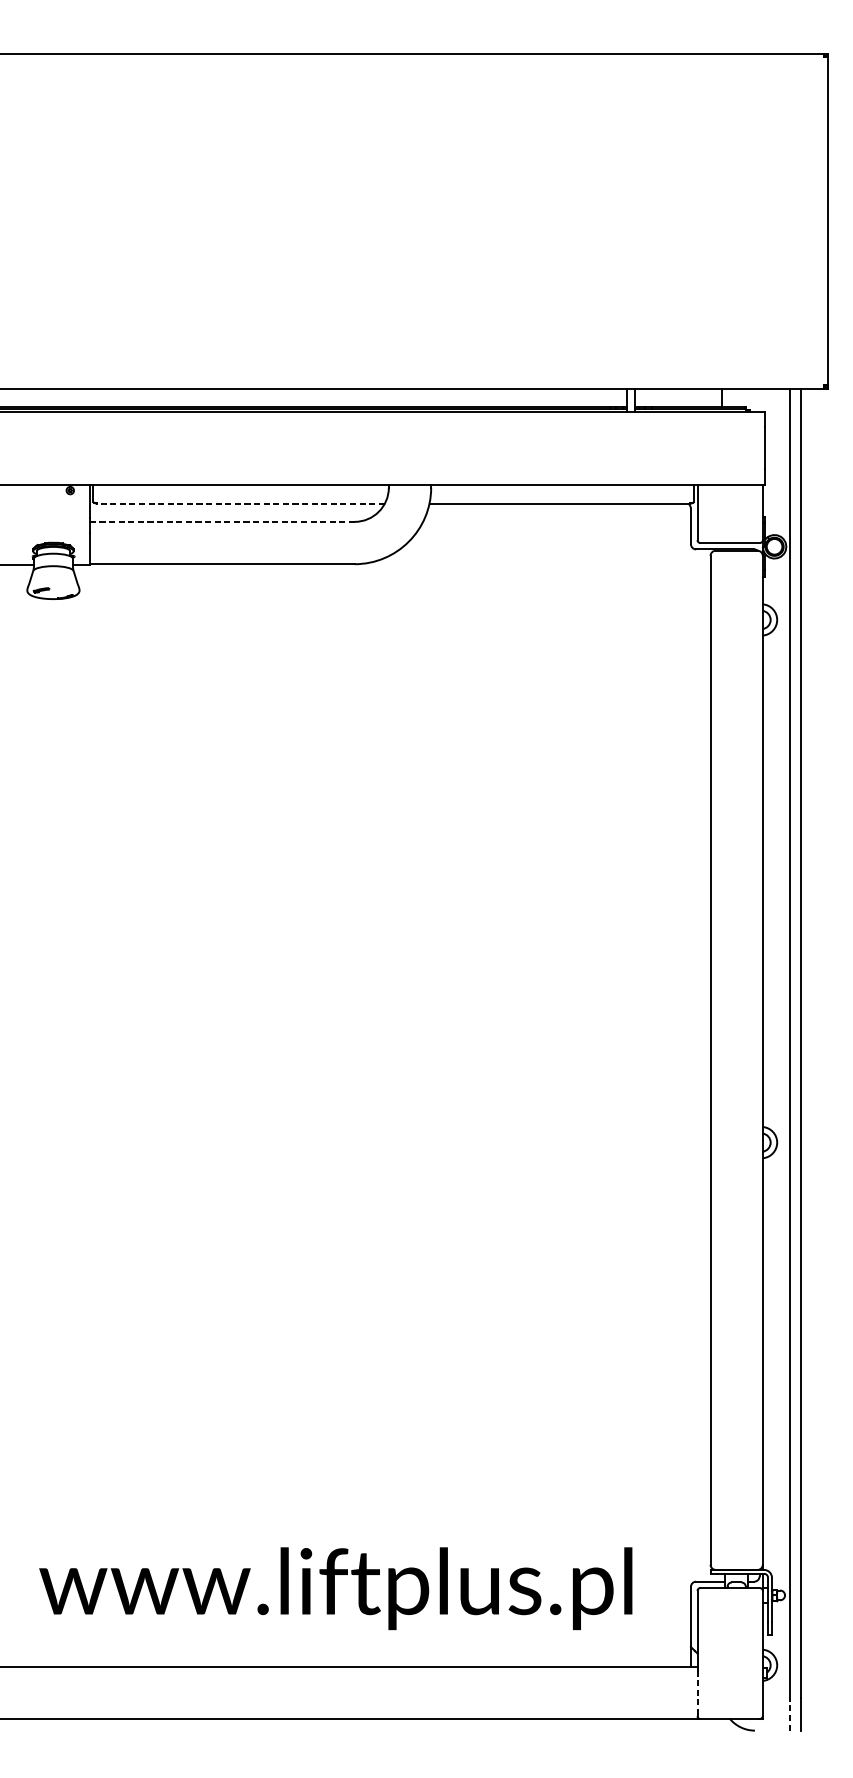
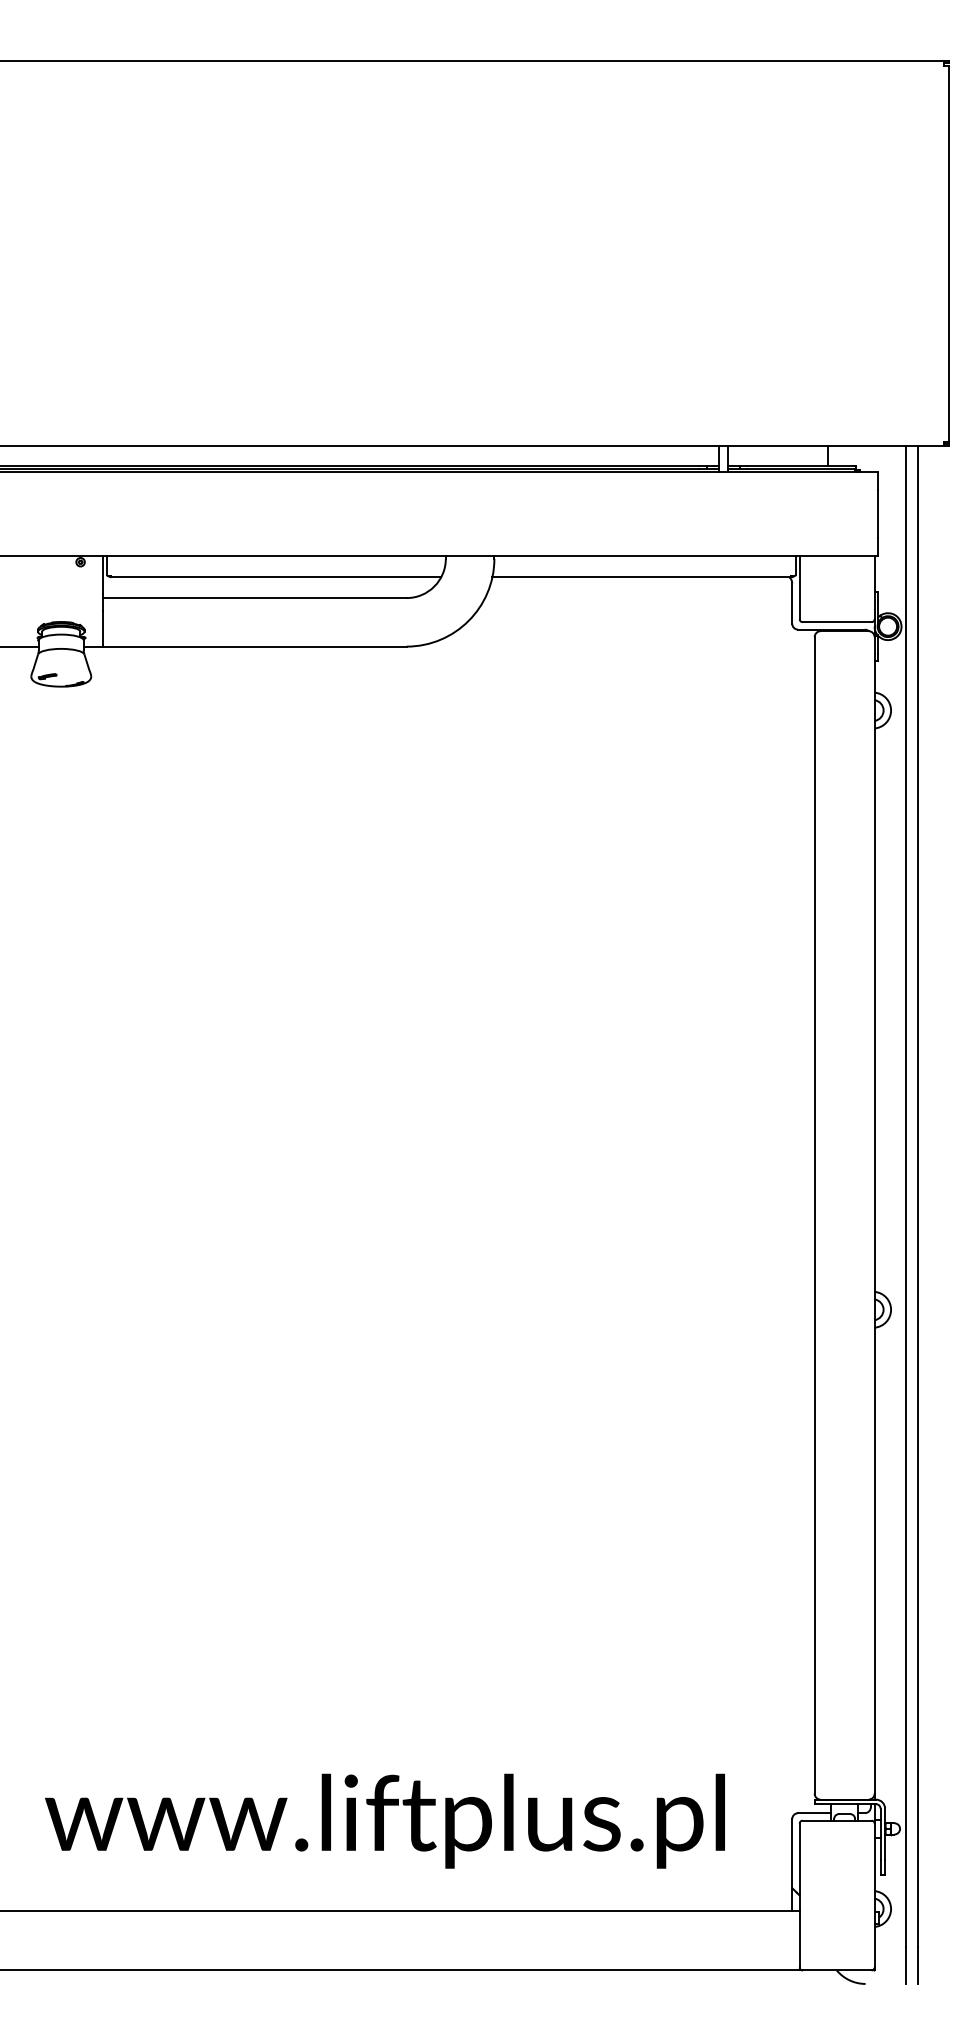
line: (241, 503) -> (276, 577), dashed -> solid
line: (221, 522) -> (254, 598), dashed -> solid
line: (697, 1693) -> (799, 1941), dashed -> solid
line: (790, 1714) -> (906, 1965), dashed -> solid

